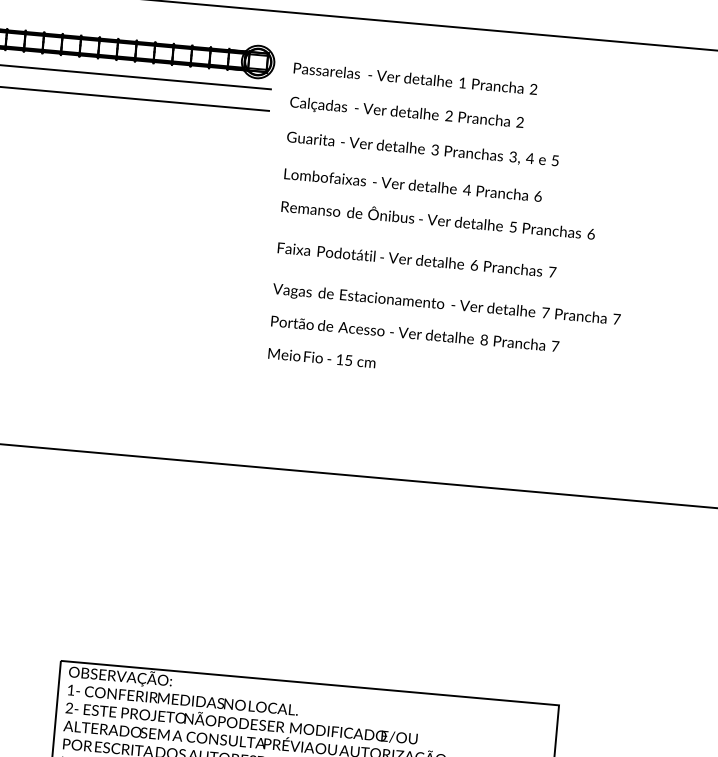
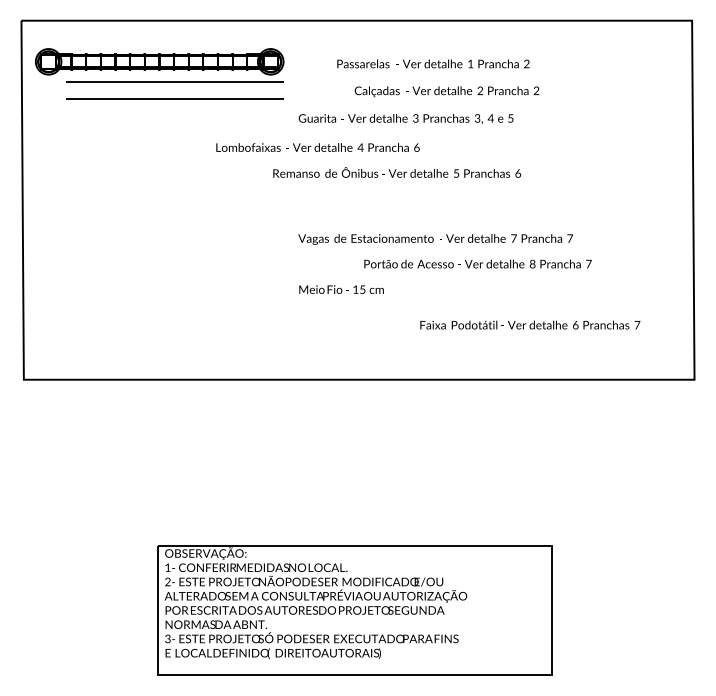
text: (415, 78) -> (433, 63), moved
text: (406, 113) -> (446, 91), moved
text: (412, 184) -> (317, 147), moved
text: (437, 219) -> (396, 172), moved
text: (417, 259) -> (530, 324), moved
text: (414, 333) -> (477, 263), moved

